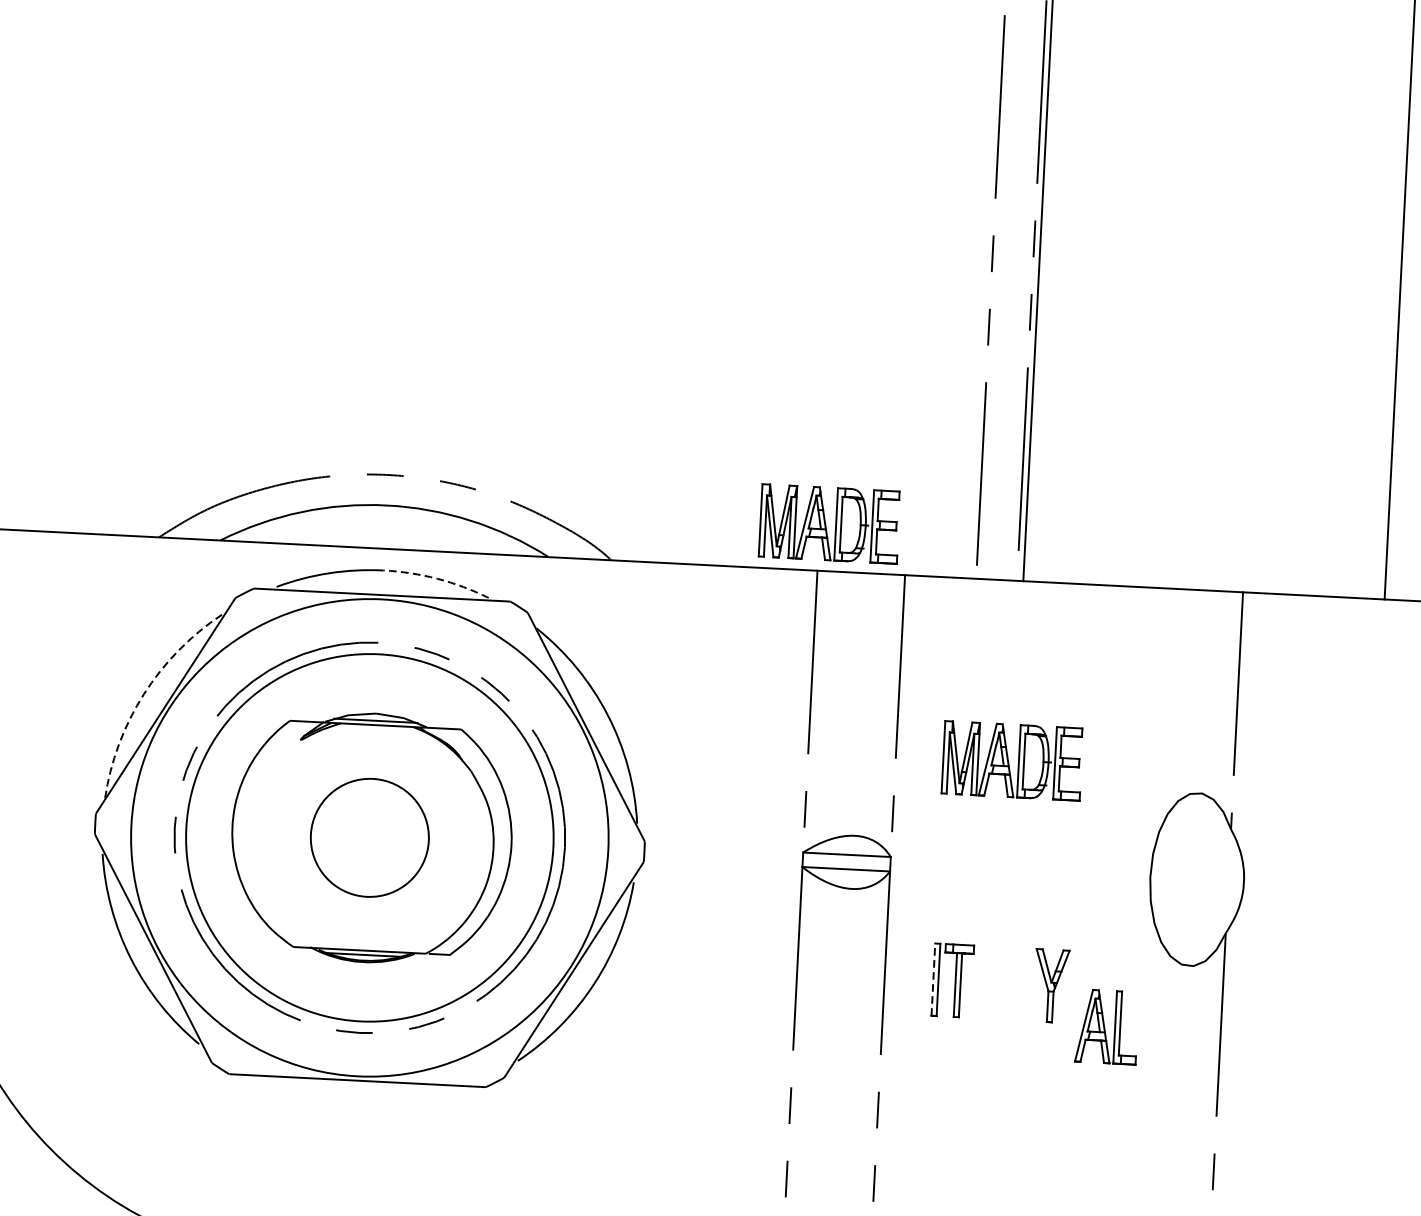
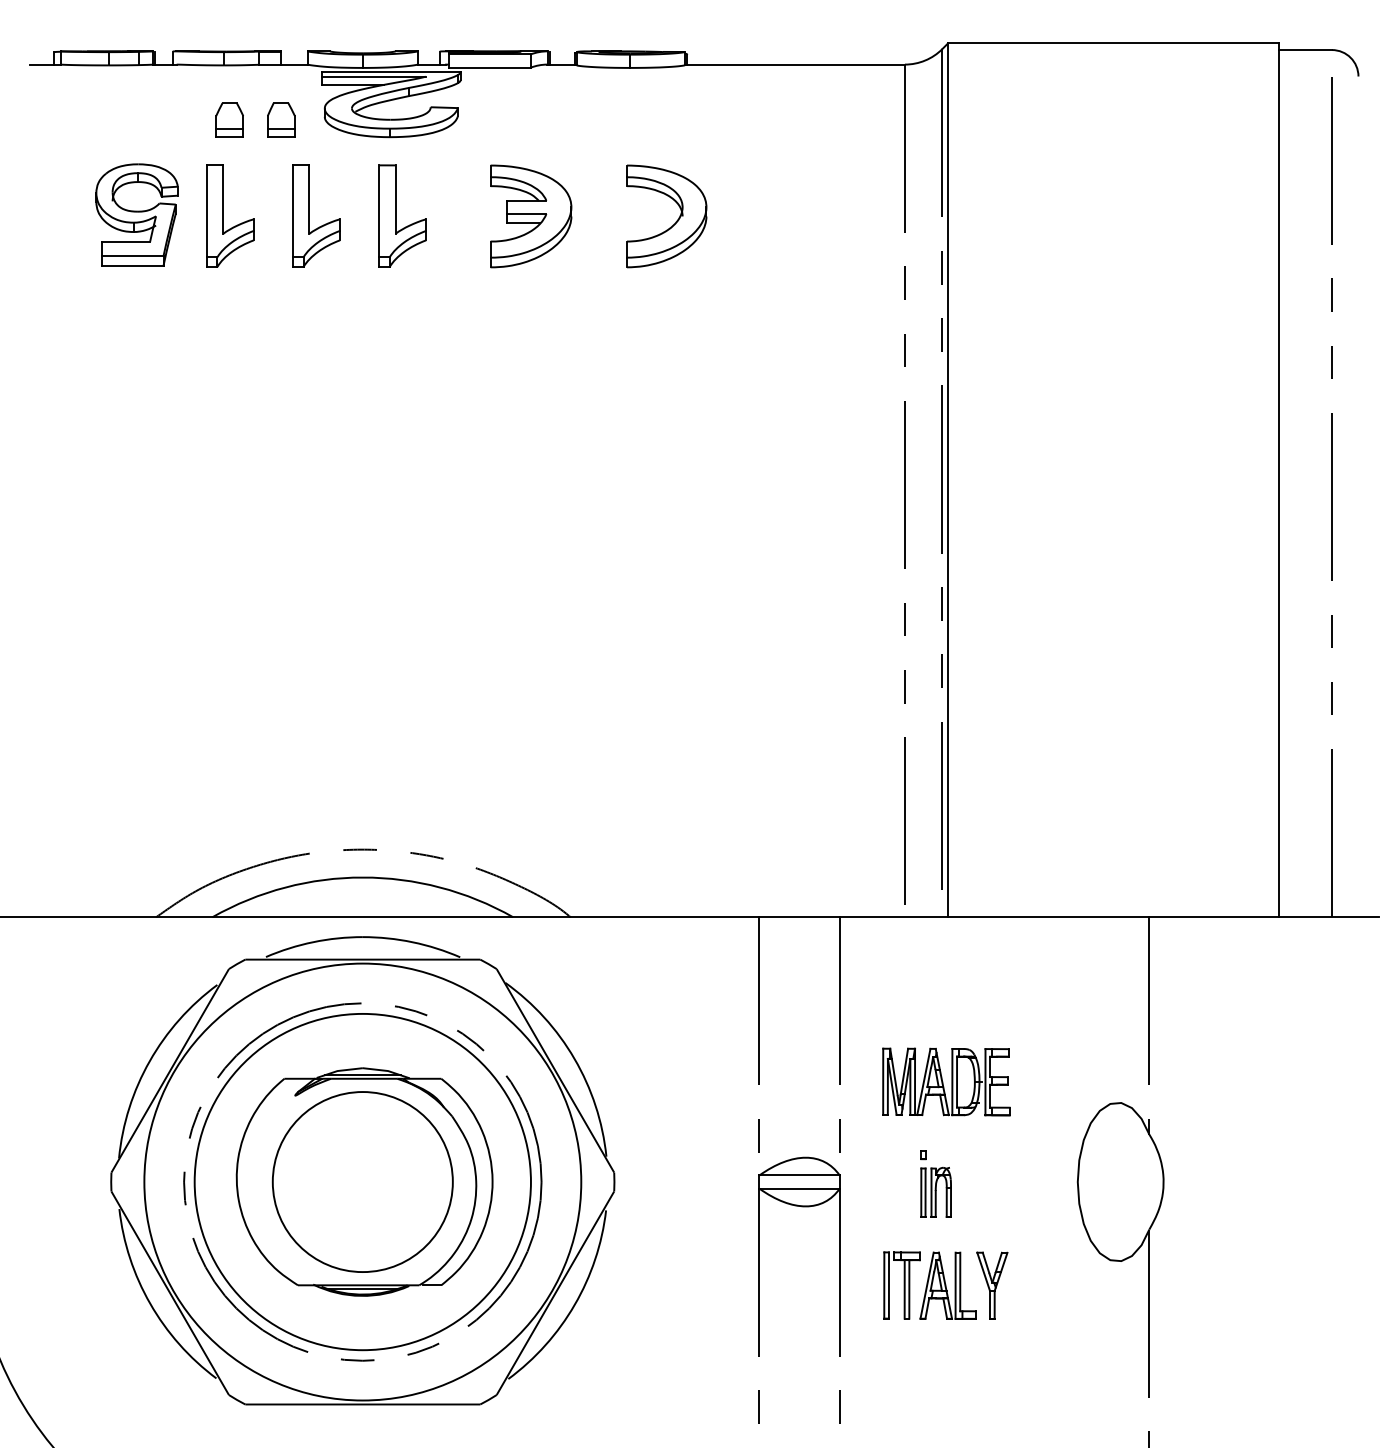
part: (829, 523) -> (768, 873), removed
arc: (437, 579) -> (412, 942), dashed -> solid
arc: (143, 694) -> (149, 1061), dashed -> solid
circle: (369, 838) -> (362, 1182), size x1.67
part: (994, 871) -> (935, 1183), added
line: (933, 979) -> (884, 1285), dashed -> solid
part: (1106, 1026) -> (947, 1285), moved

